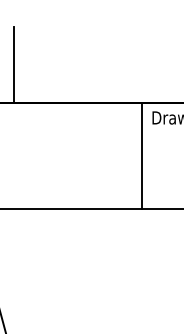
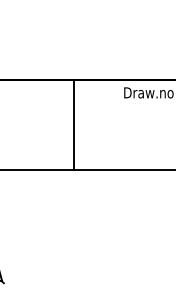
line: (14, 65) -> (7, 48), removed
line: (142, 155) -> (73, 124), moved

